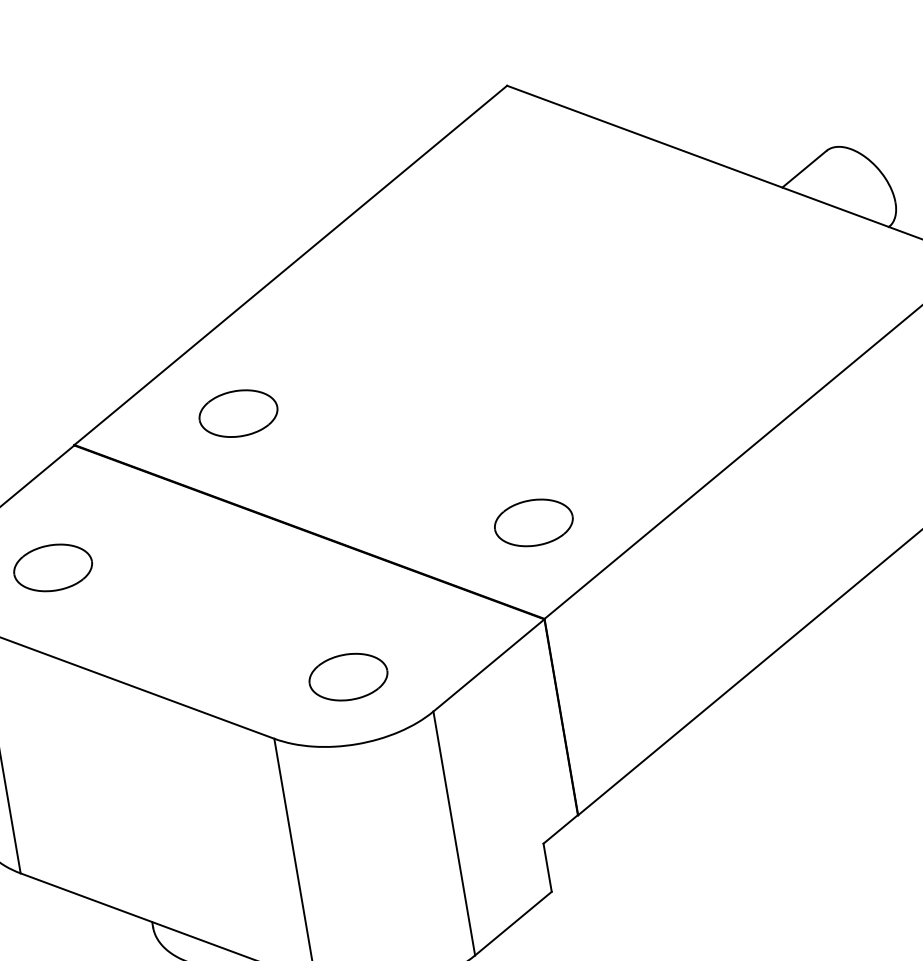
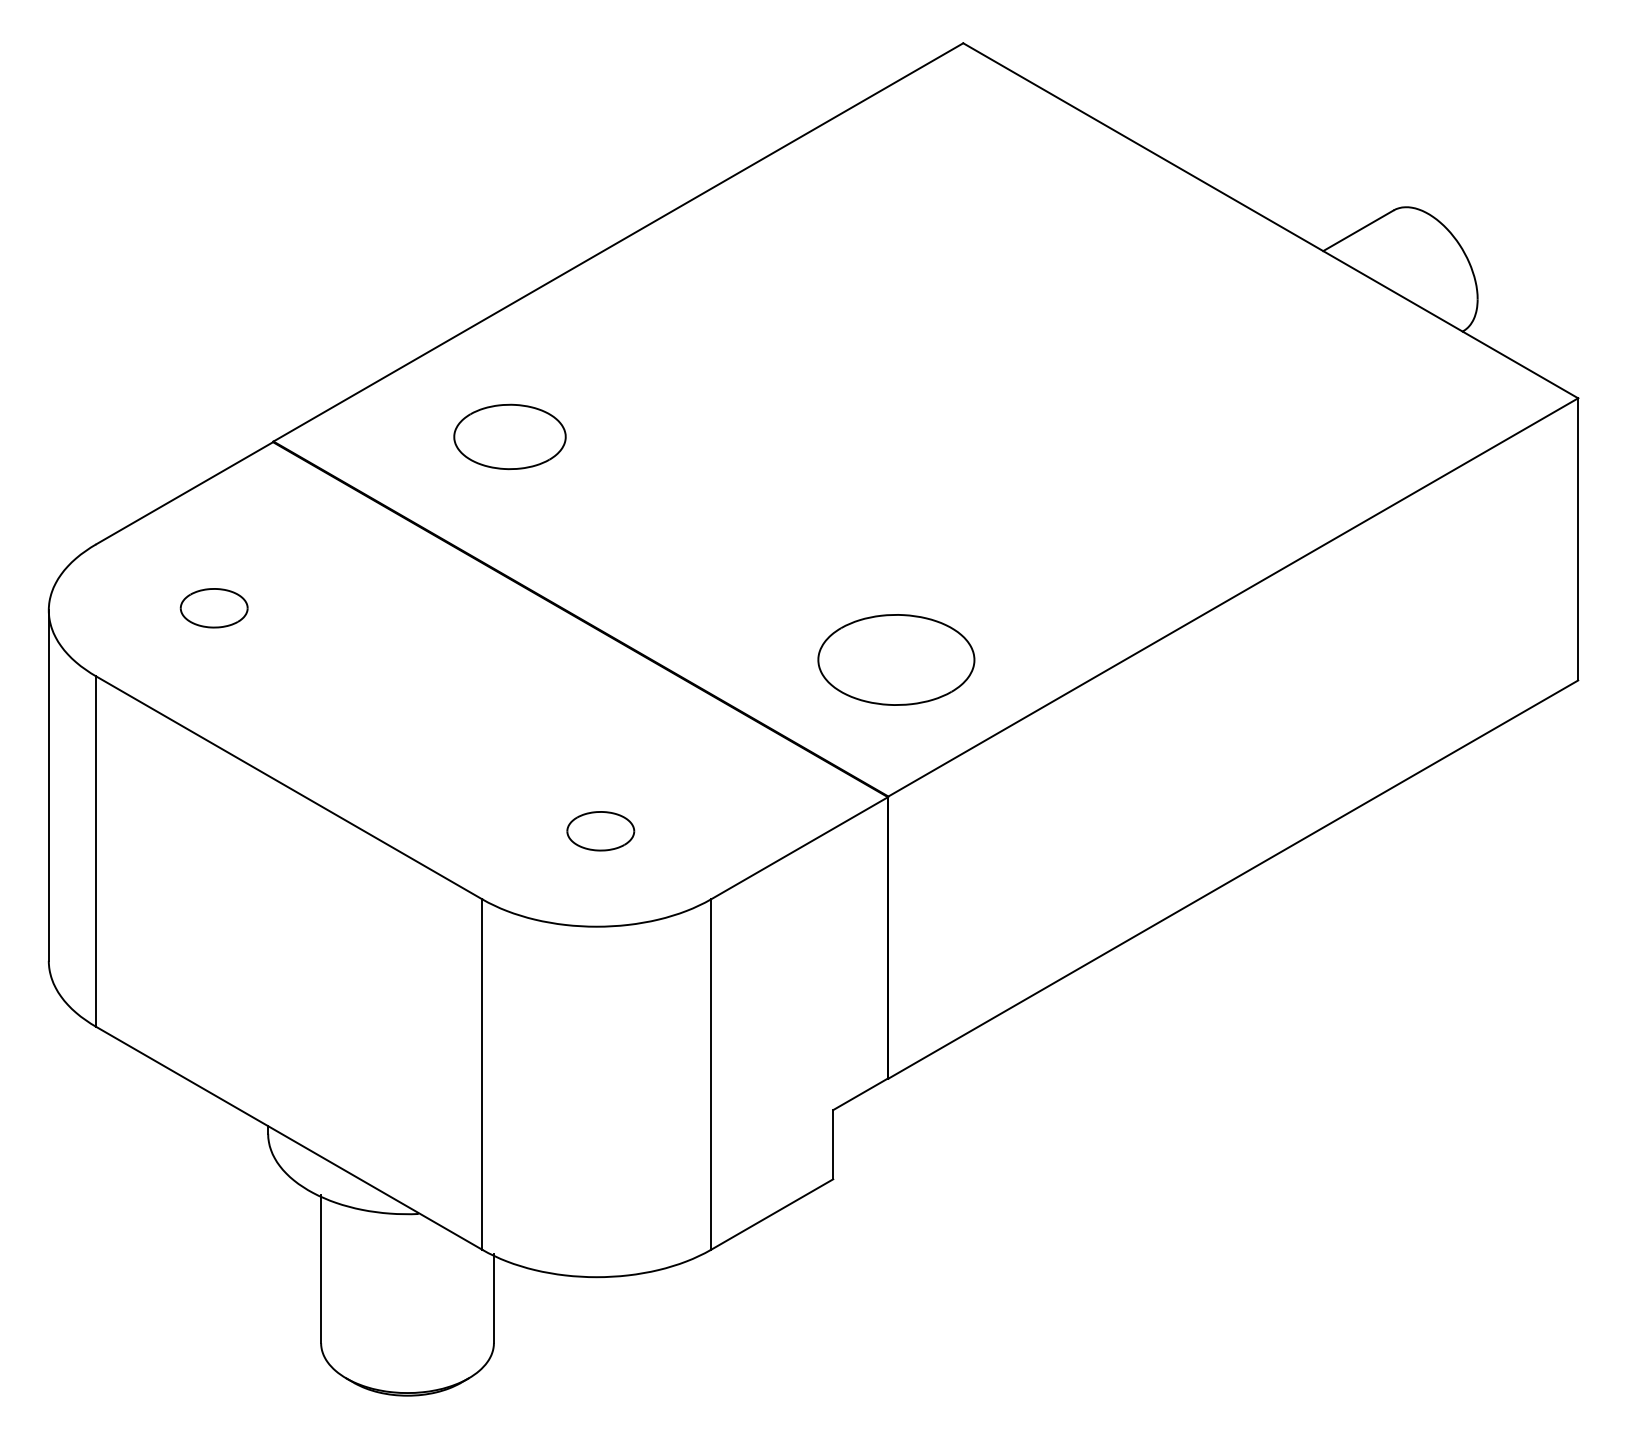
part: (533, 522) -> (895, 659), size x1.4
part: (52, 568) -> (213, 608), size x0.6
part: (348, 677) -> (600, 831), size x0.6

